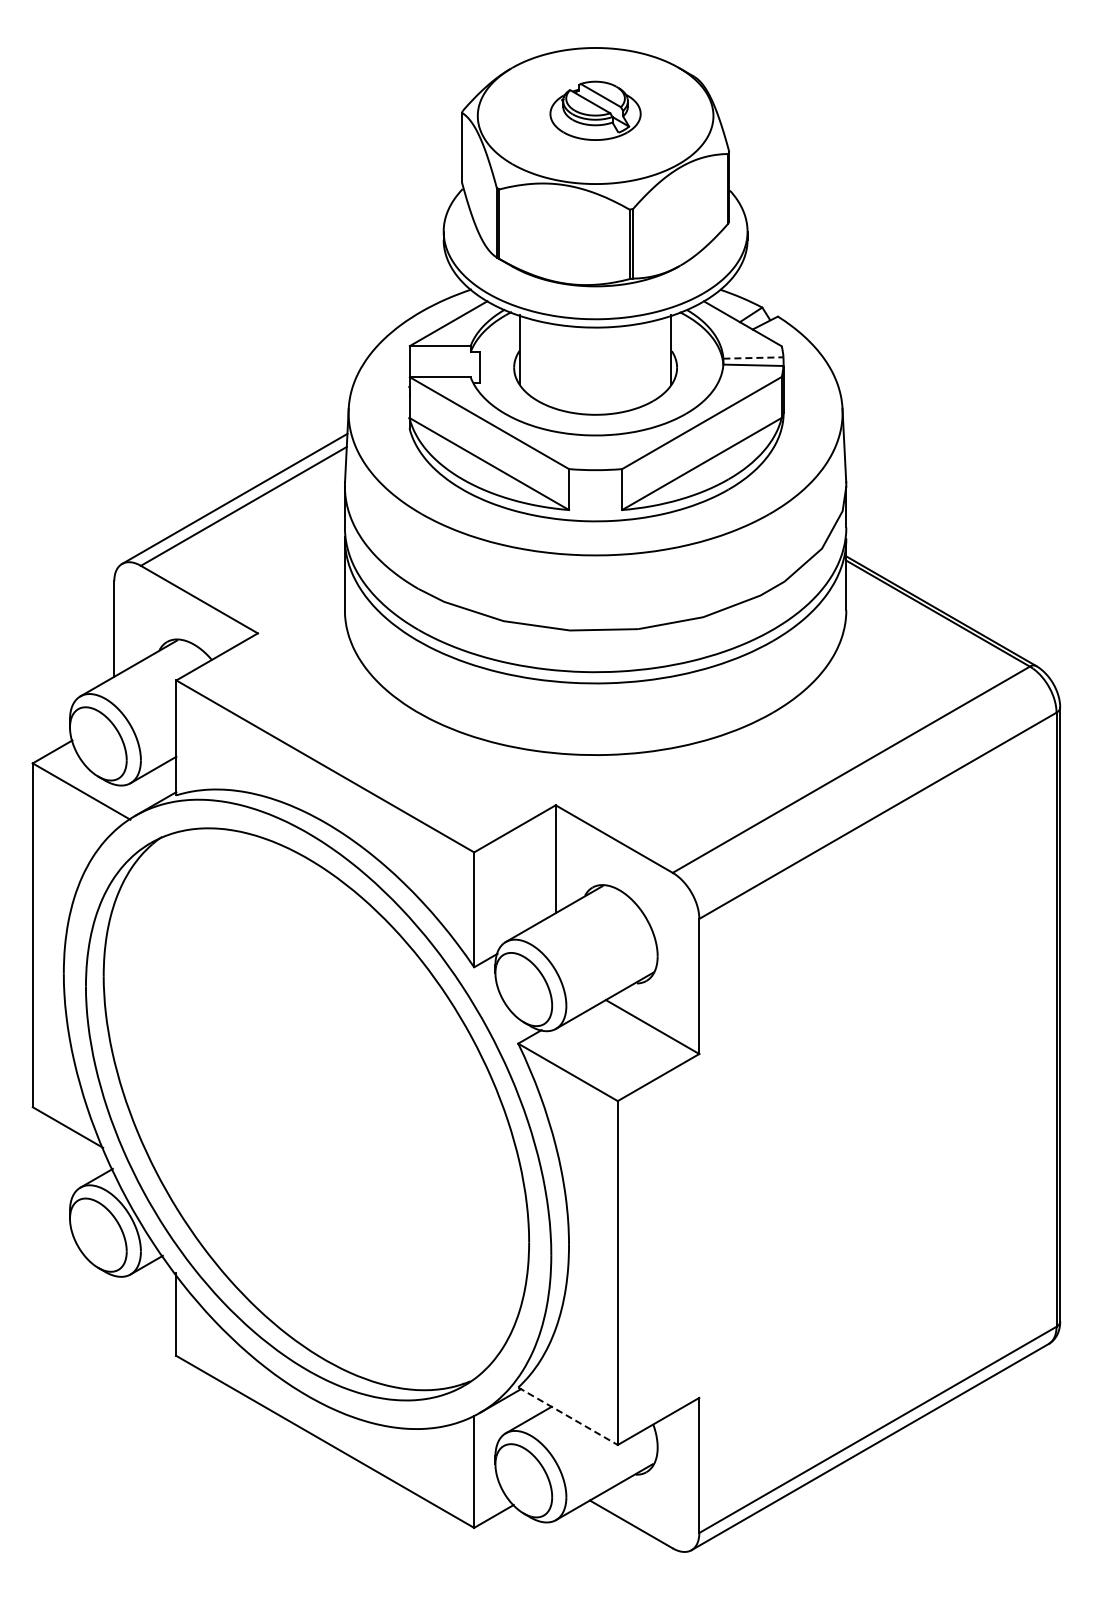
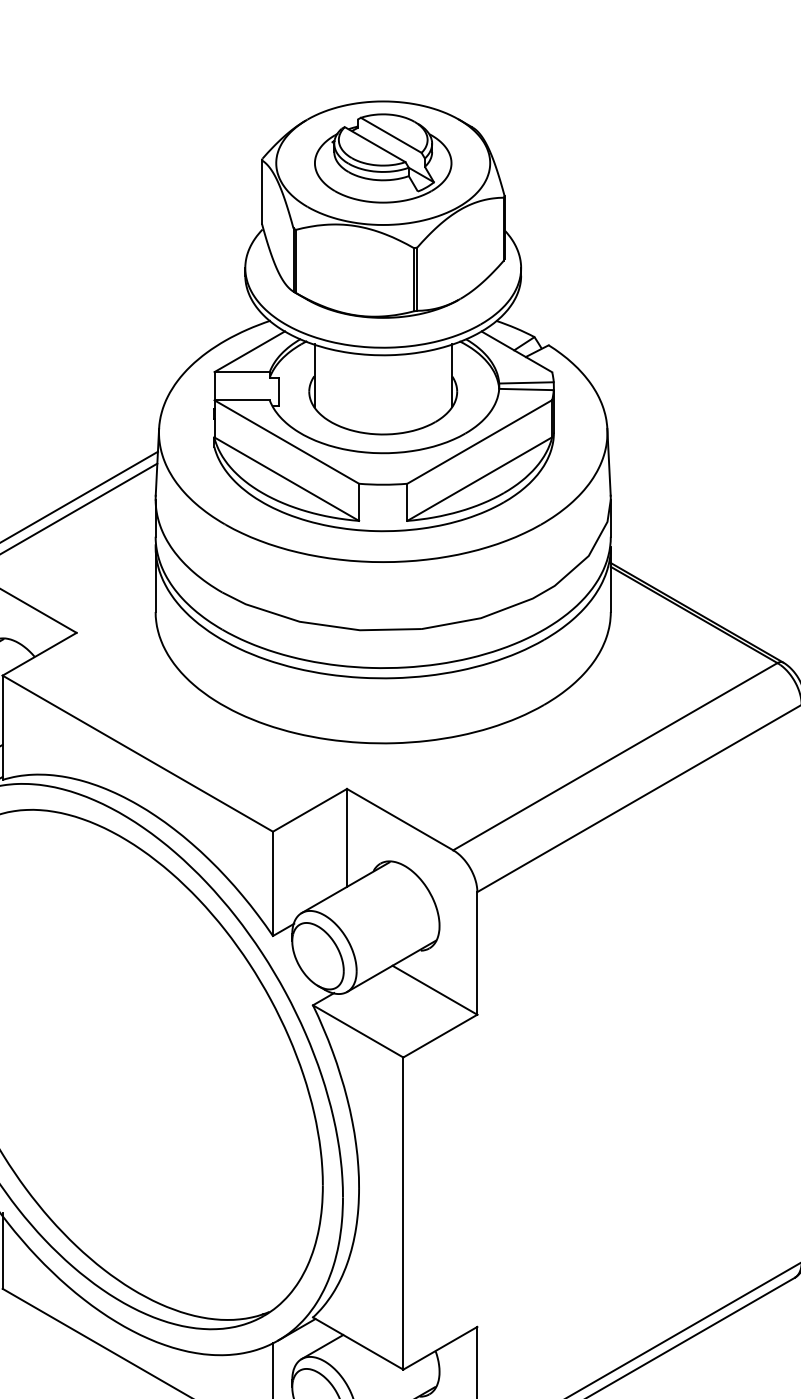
part: (595, 110) -> (383, 158), size x1.67
line: (753, 358) -> (526, 383), dashed -> solid
line: (568, 1416) -> (358, 1343), dashed -> solid

